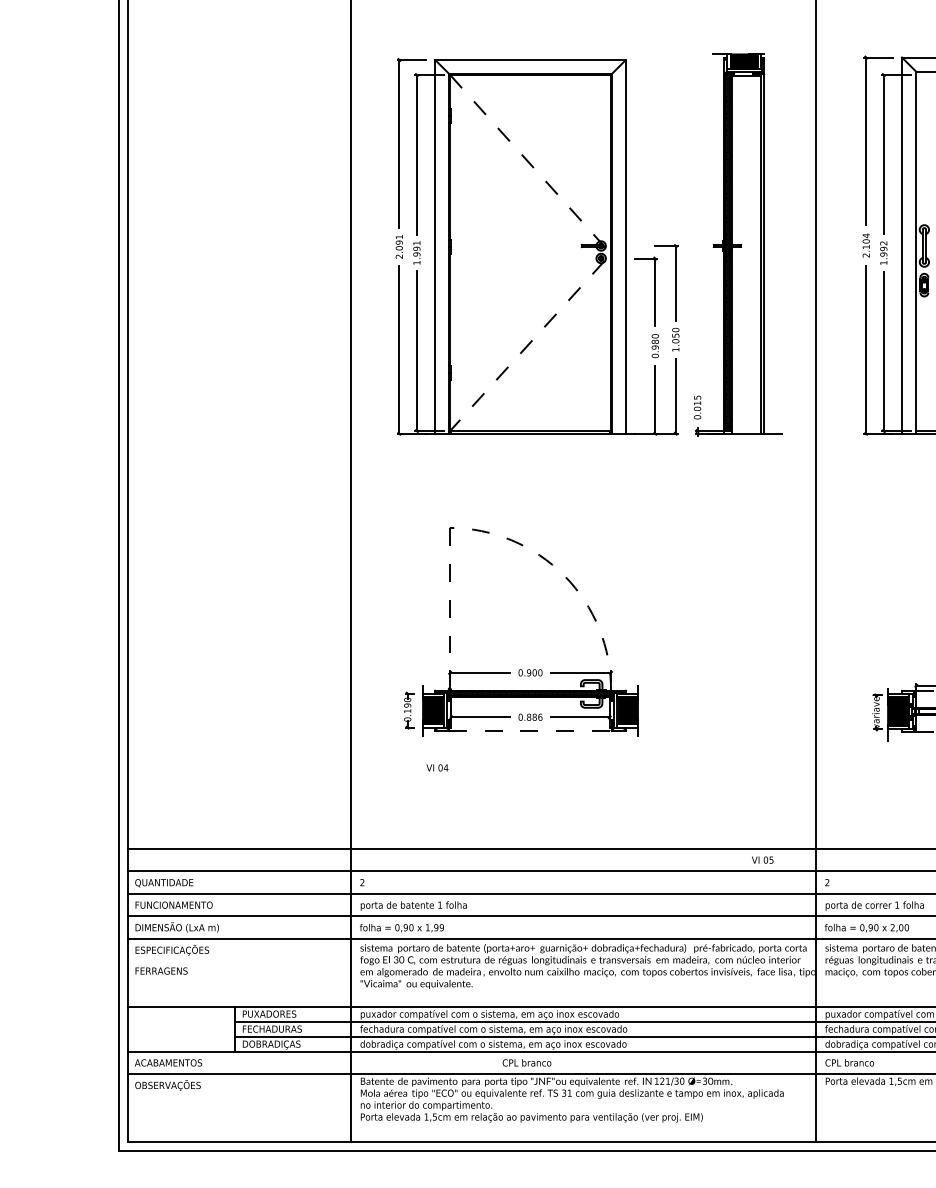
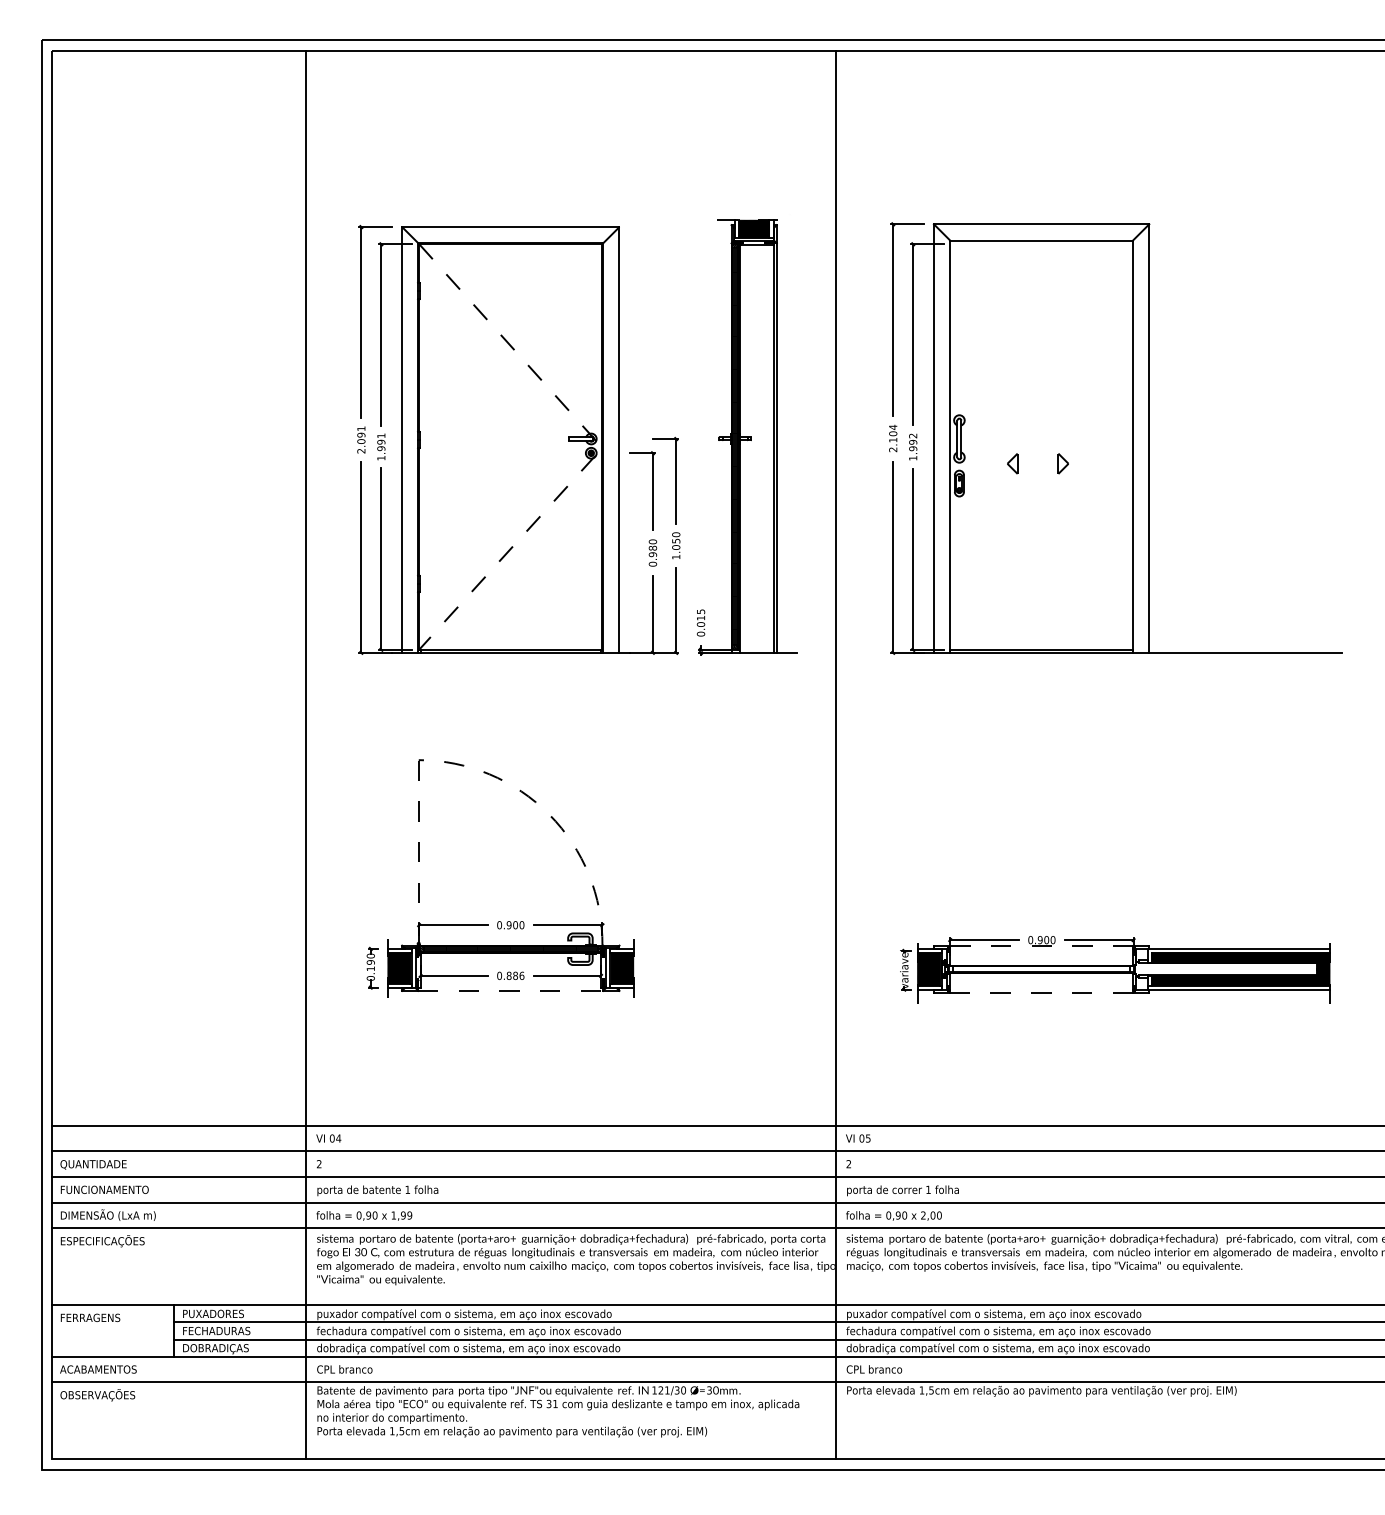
text: (437, 767) -> (328, 1138), moved
text: (762, 860) -> (858, 1138), moved
text: (161, 970) -> (90, 1317), moved
text: (526, 1062) -> (344, 1369), moved

